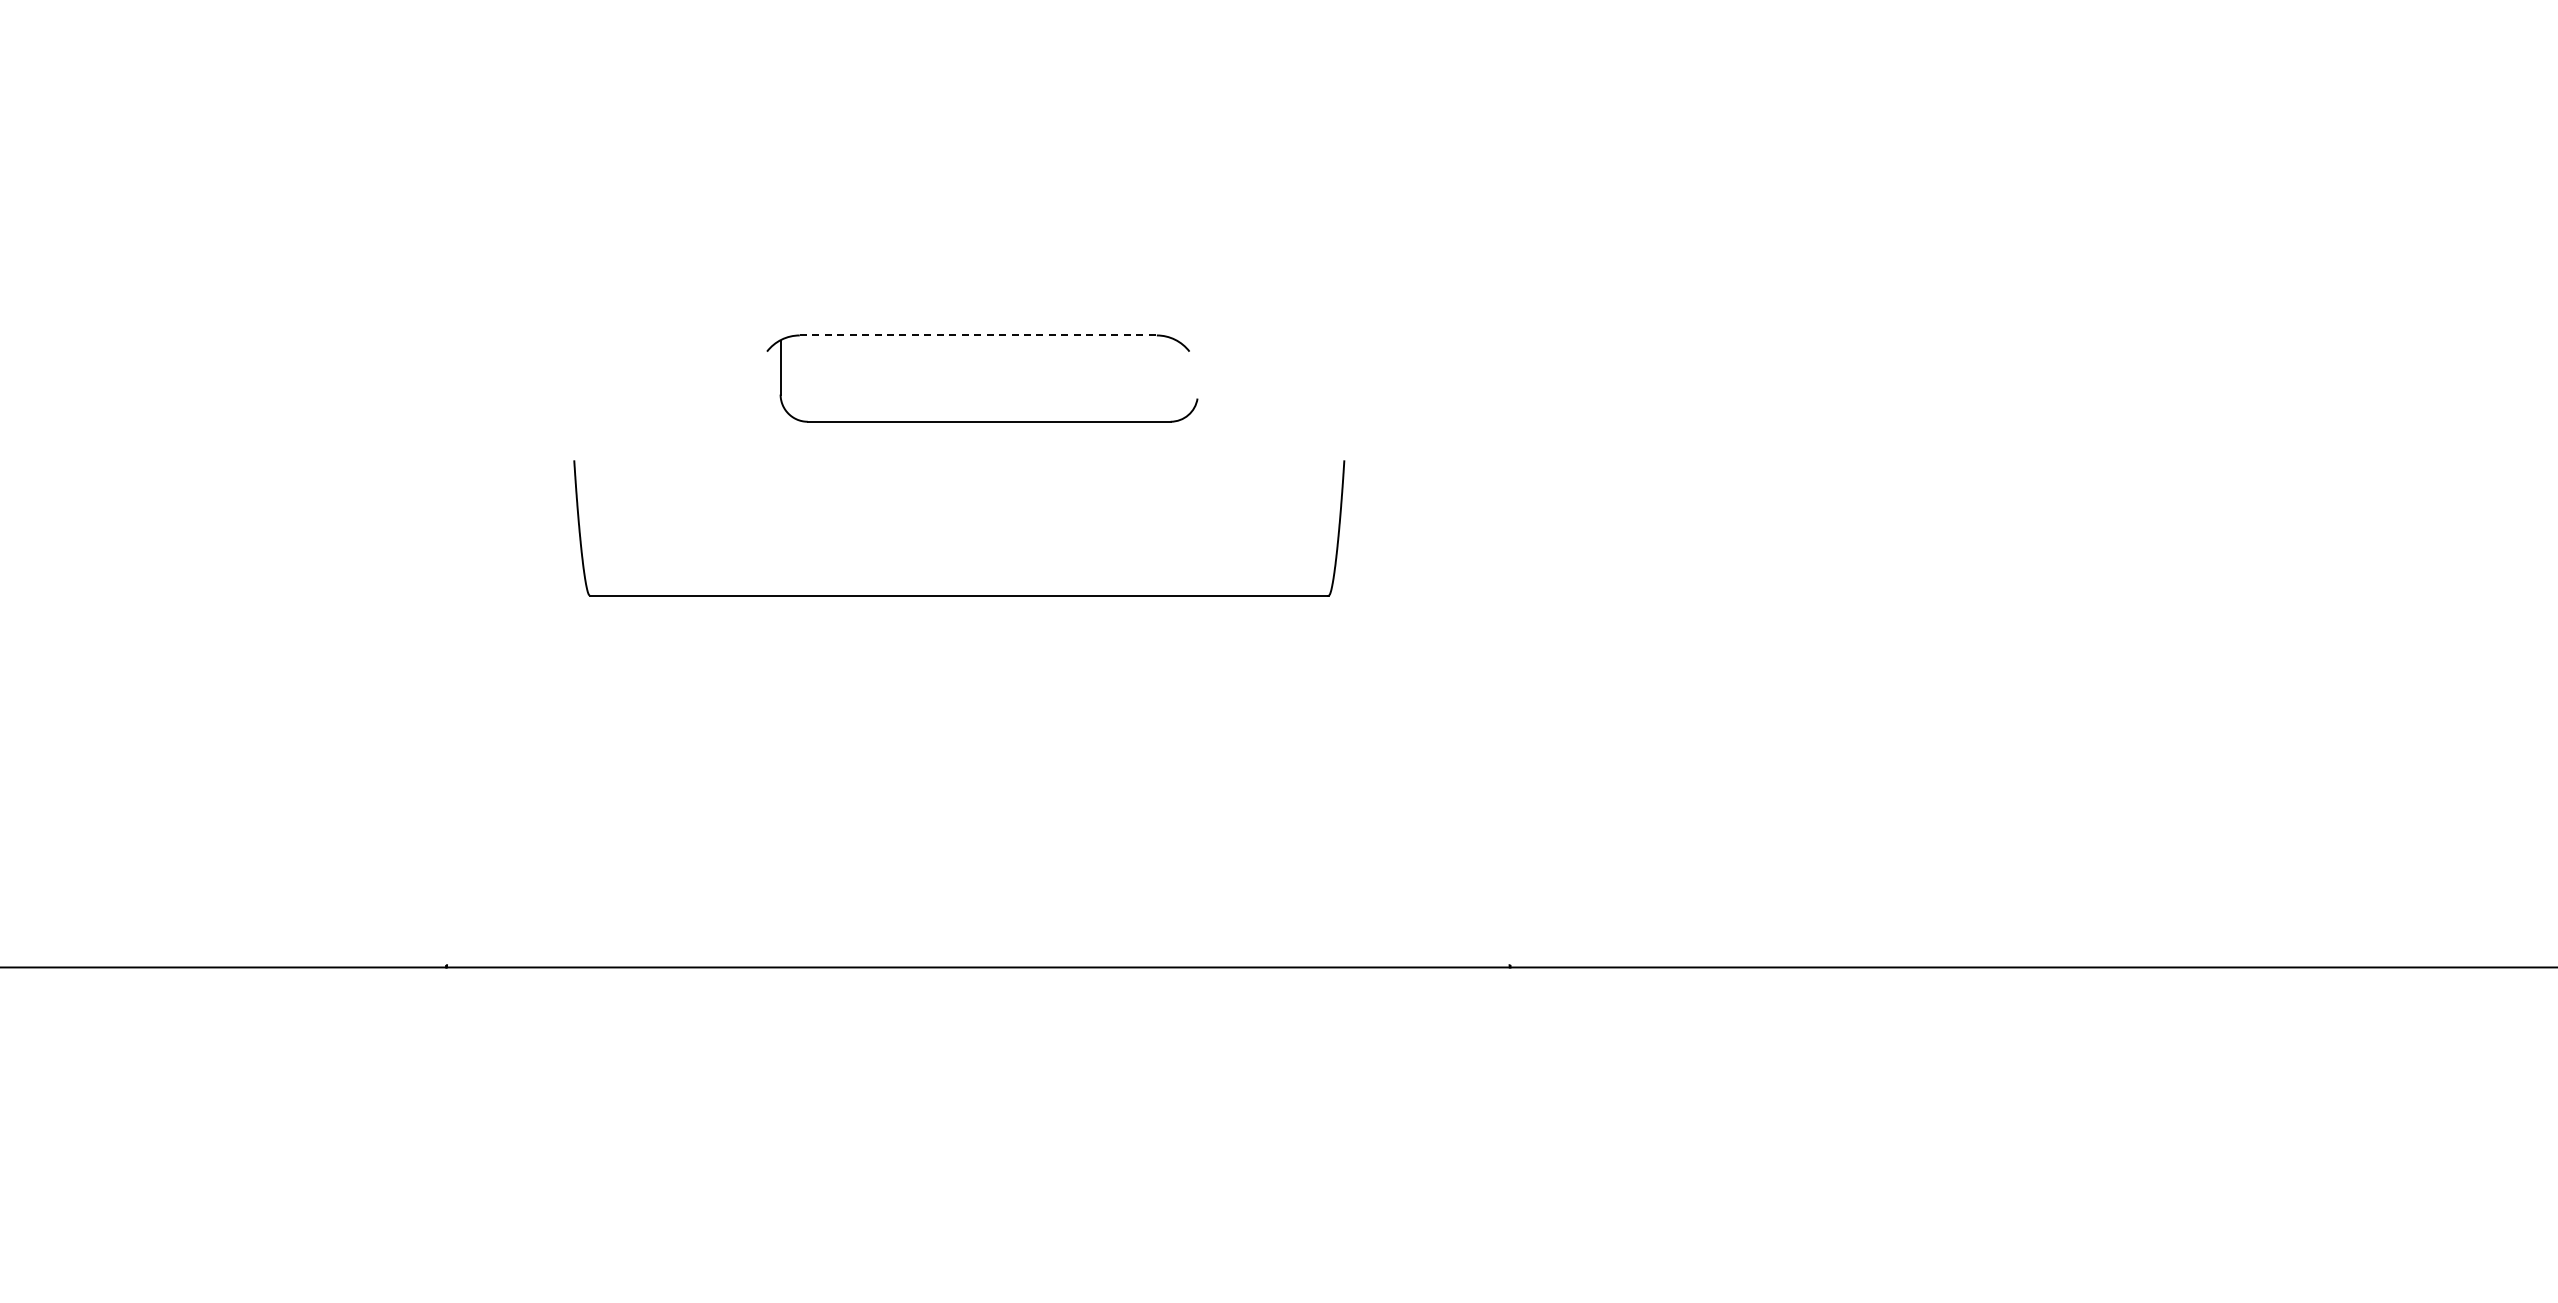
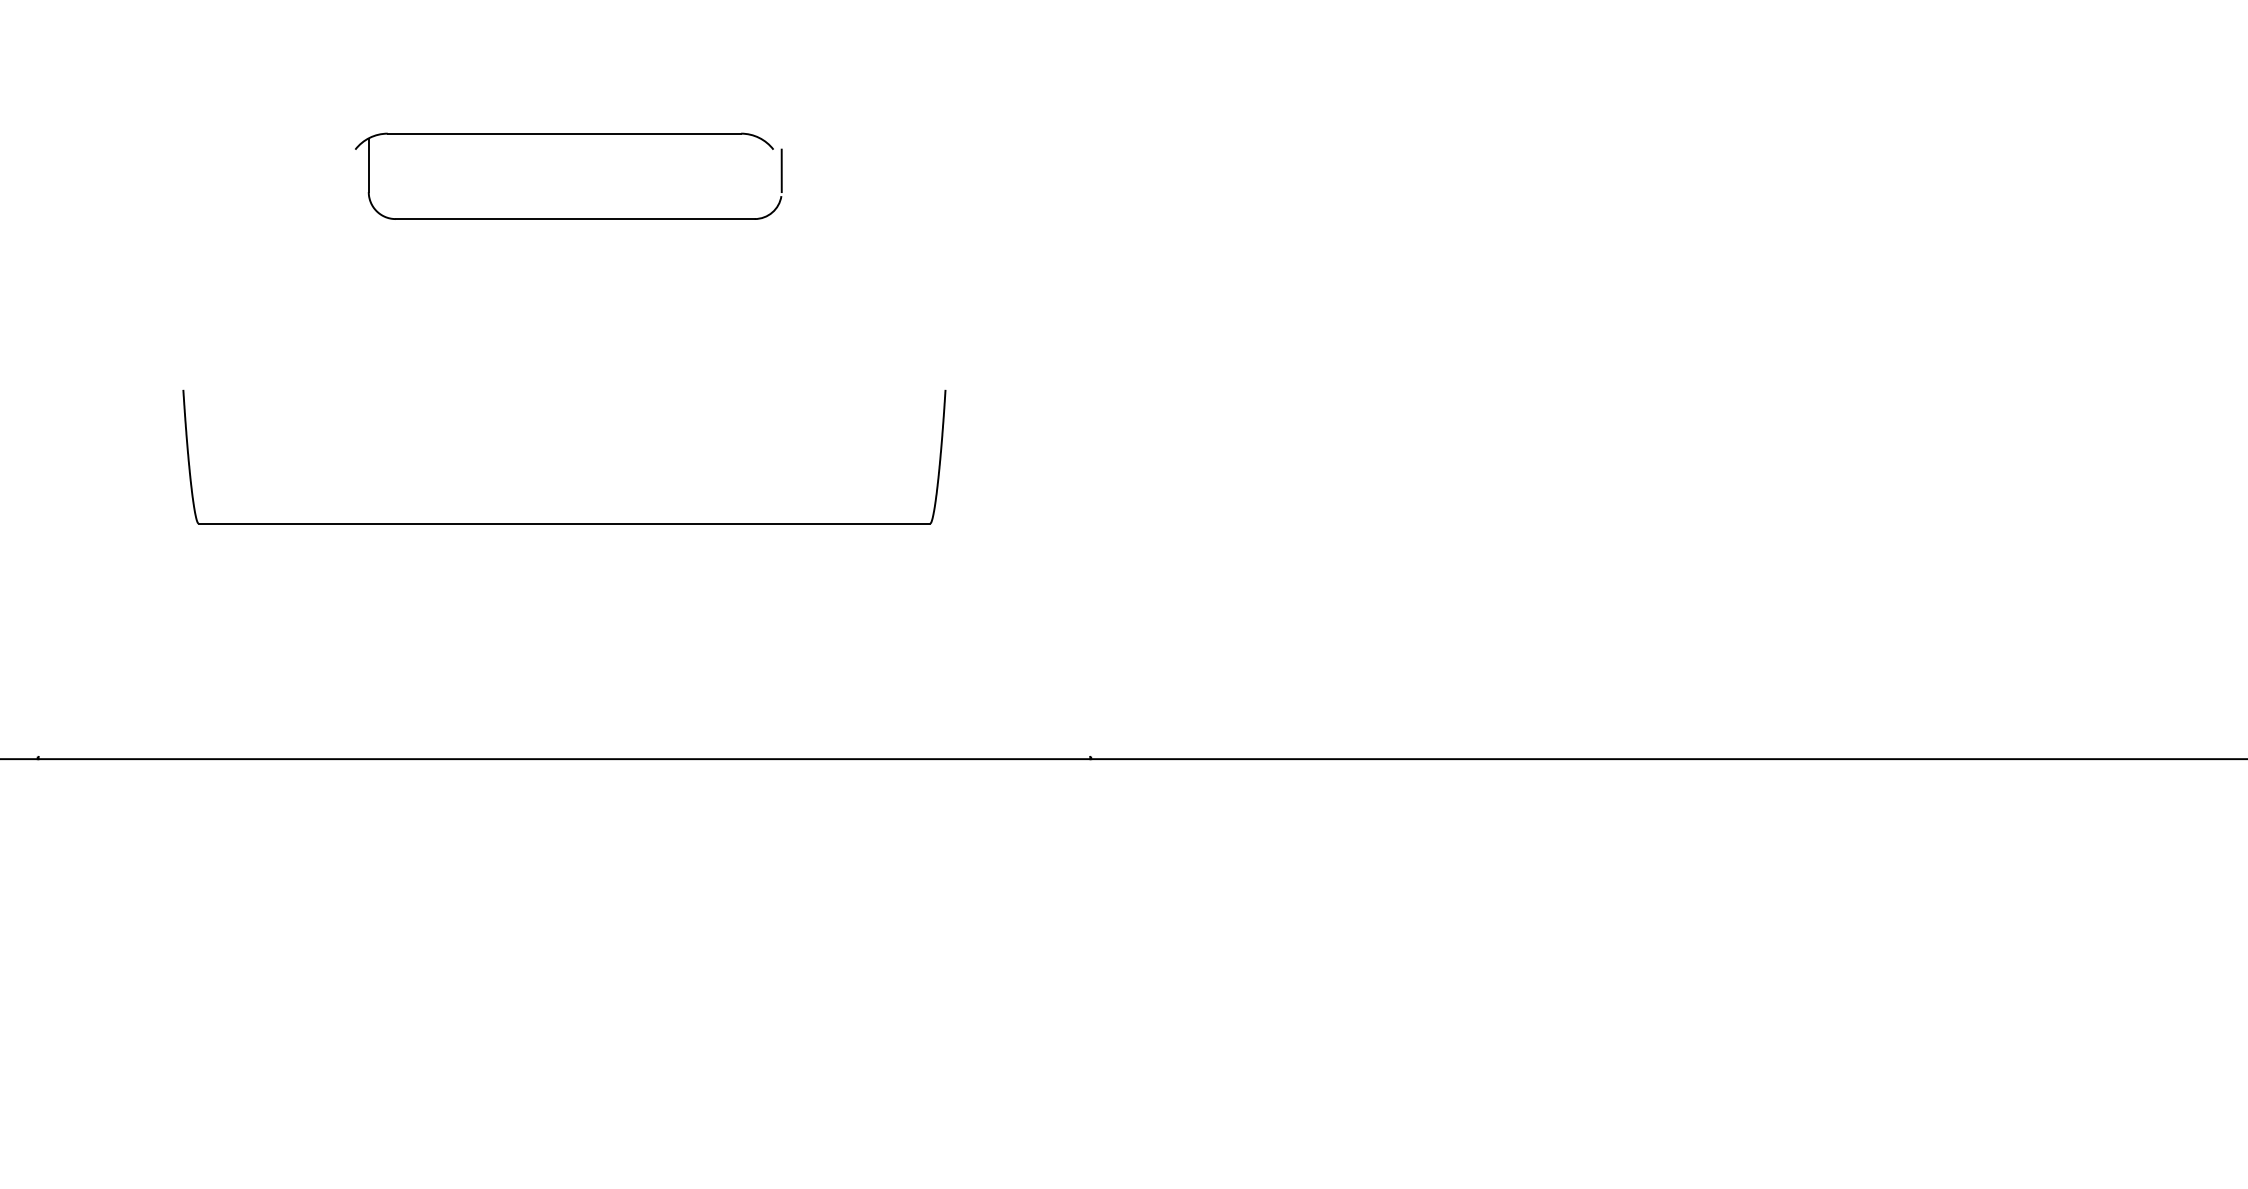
line: (978, 335) -> (564, 133), dashed -> solid
line: (1197, 372) -> (781, 170), added
part: (959, 595) -> (564, 523), moved

